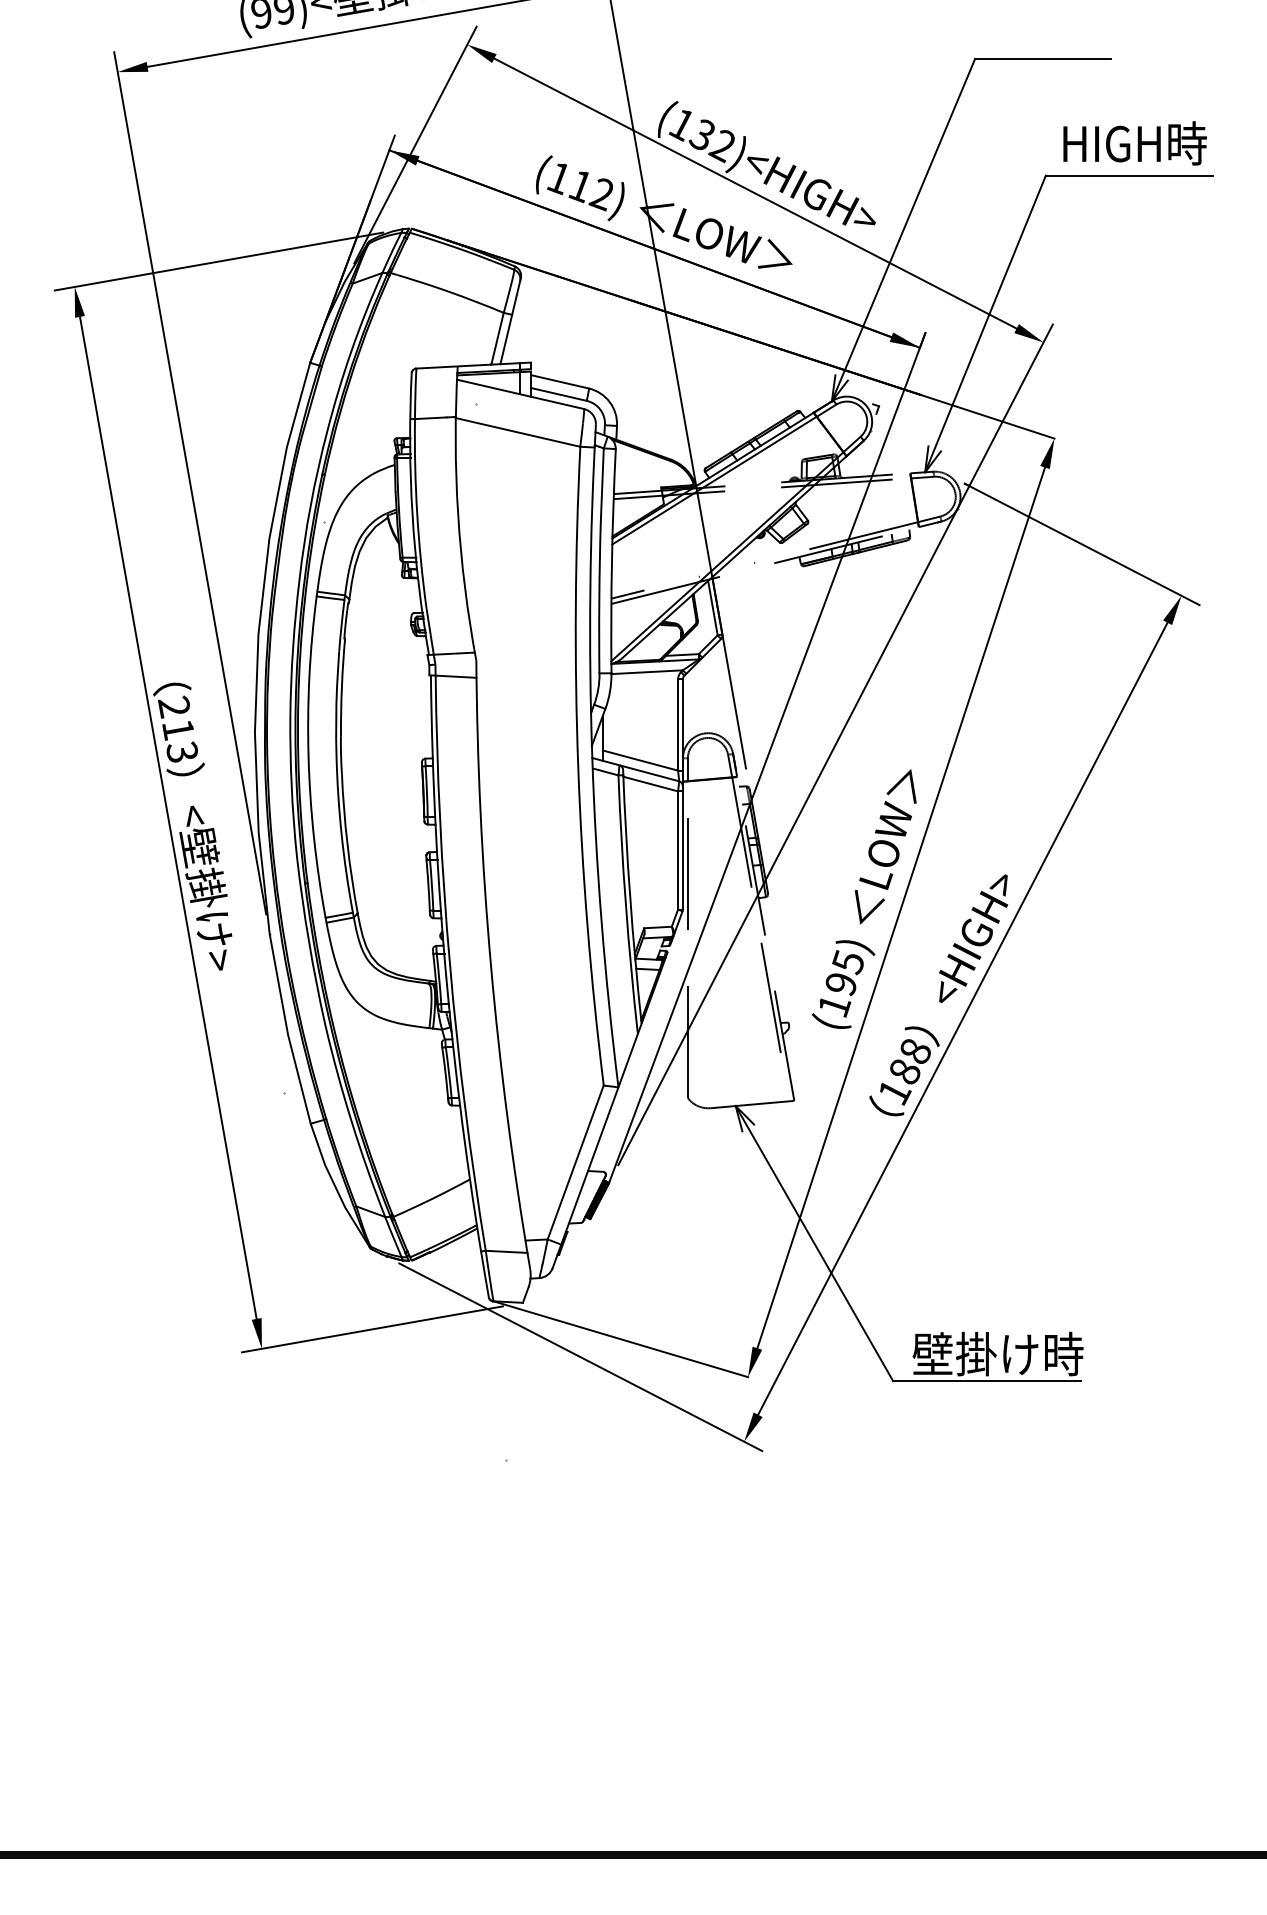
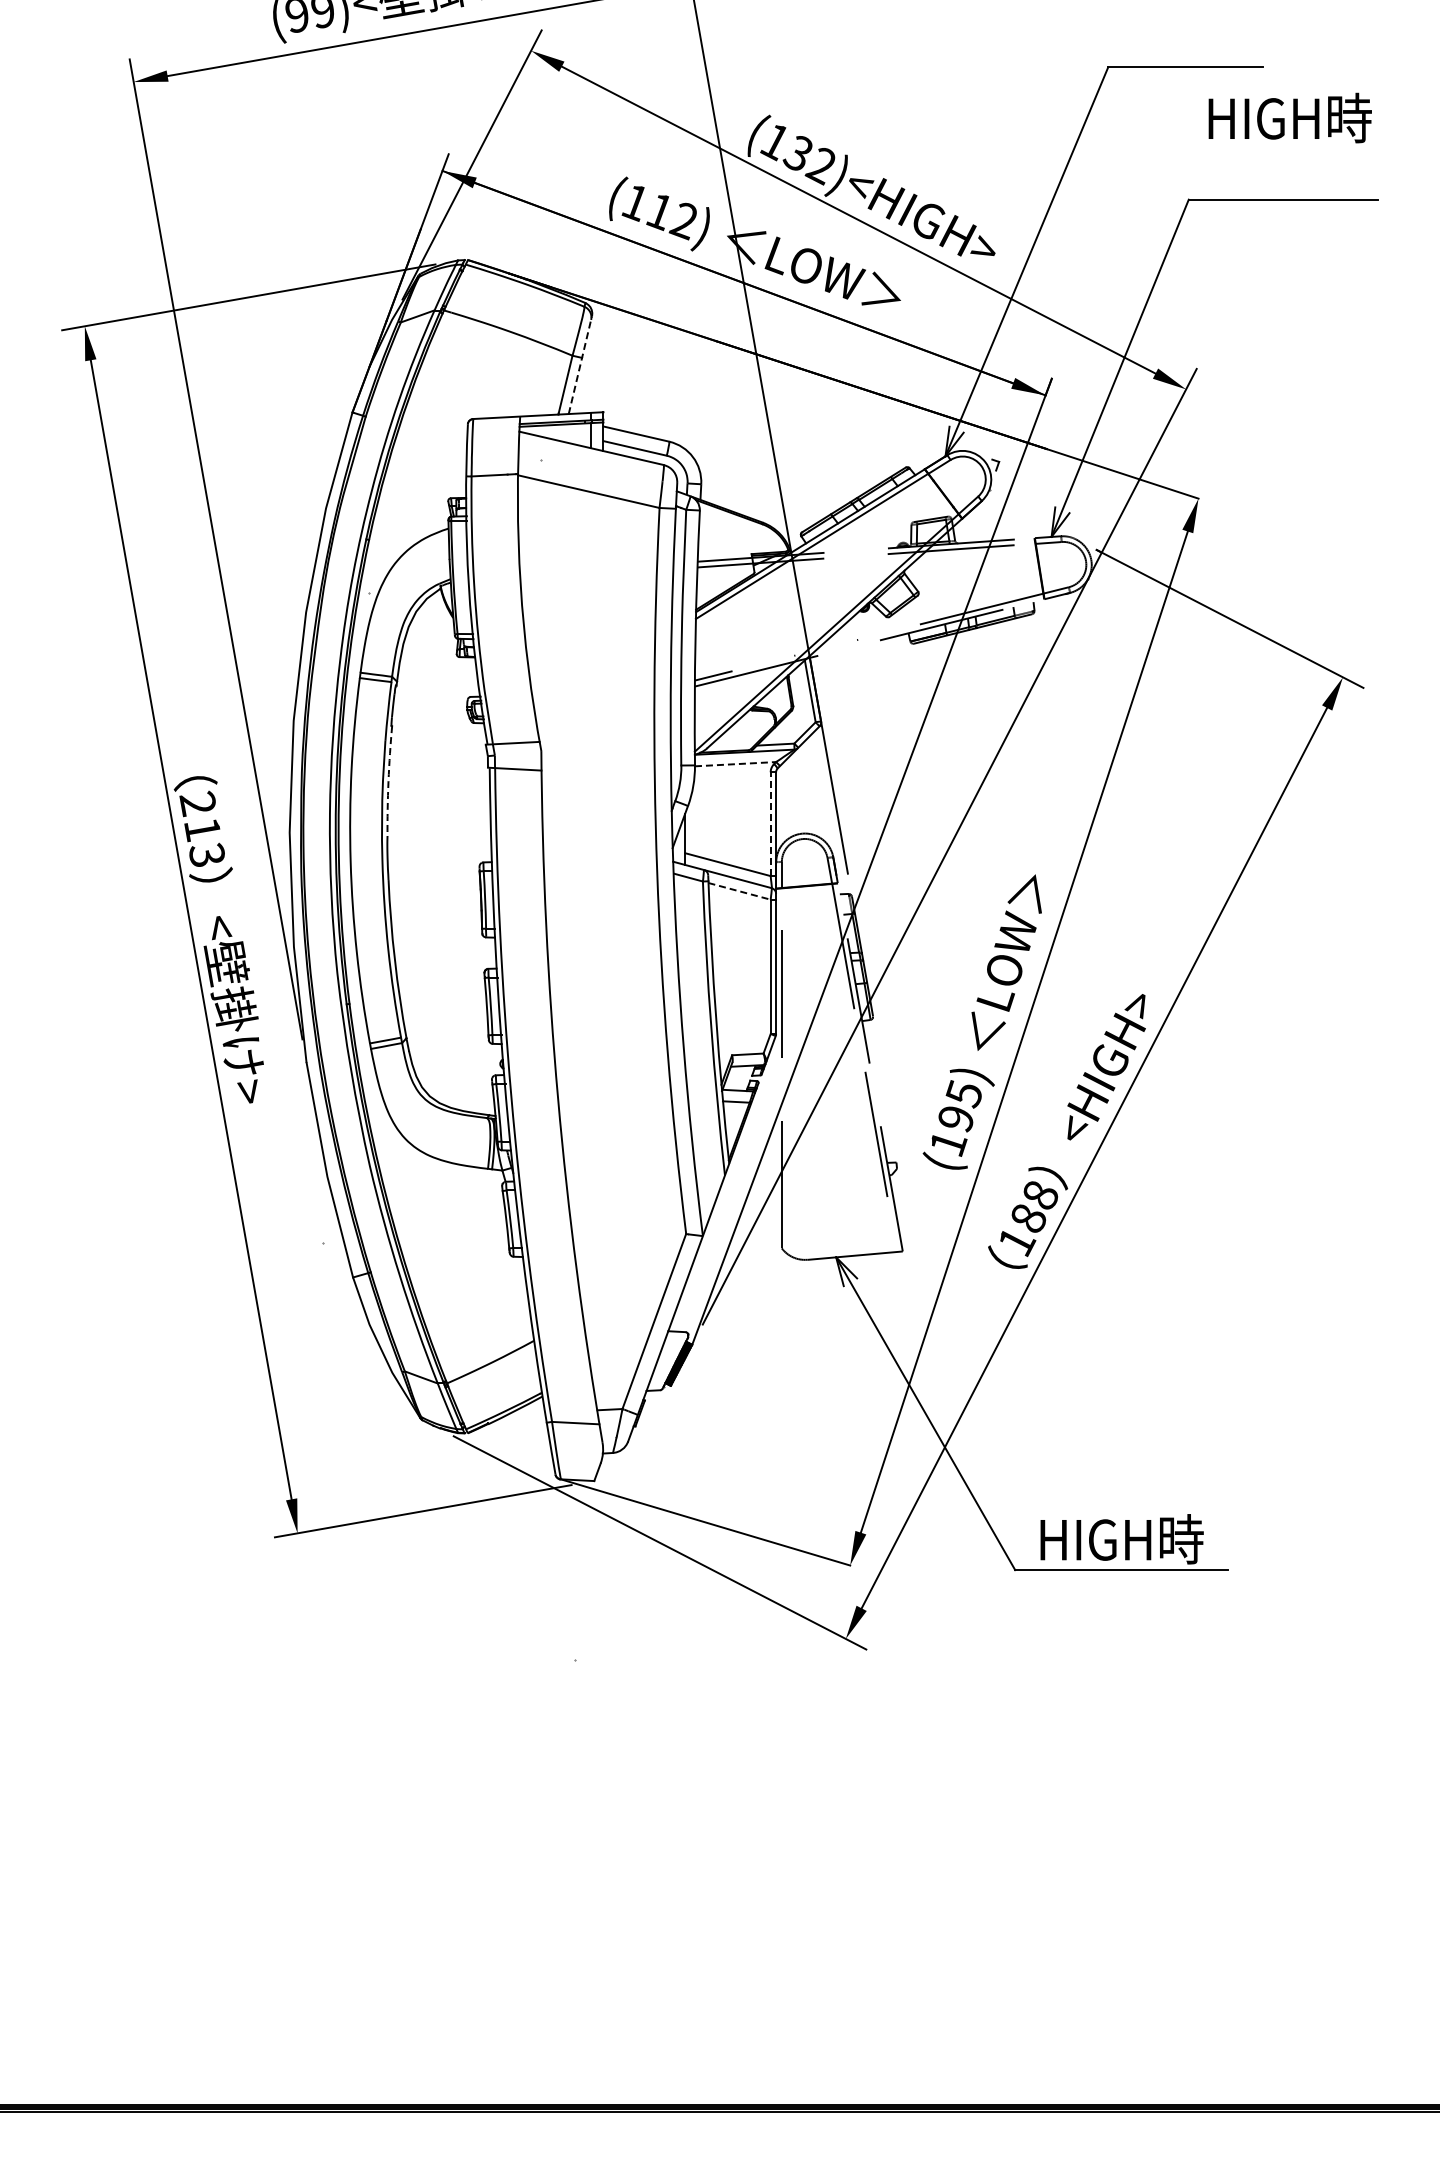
text: (1134, 142) -> (1289, 117), moved
line: (510, 320) -> (580, 364), solid -> dashed
line: (647, 672) -> (735, 764), solid -> dashed
arc: (341, 687) -> (388, 781), solid -> dashed
line: (677, 725) -> (770, 824), solid -> dashed
line: (651, 784) -> (740, 891), solid -> dashed
text: (998, 1354) -> (1134, 1539), 壁掛け時 -> HIGH時

